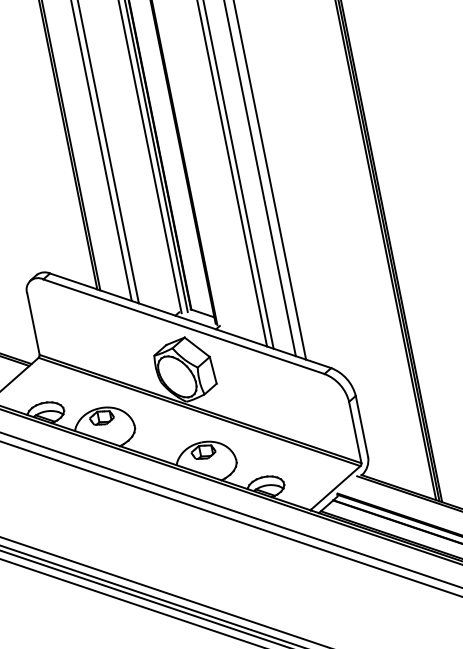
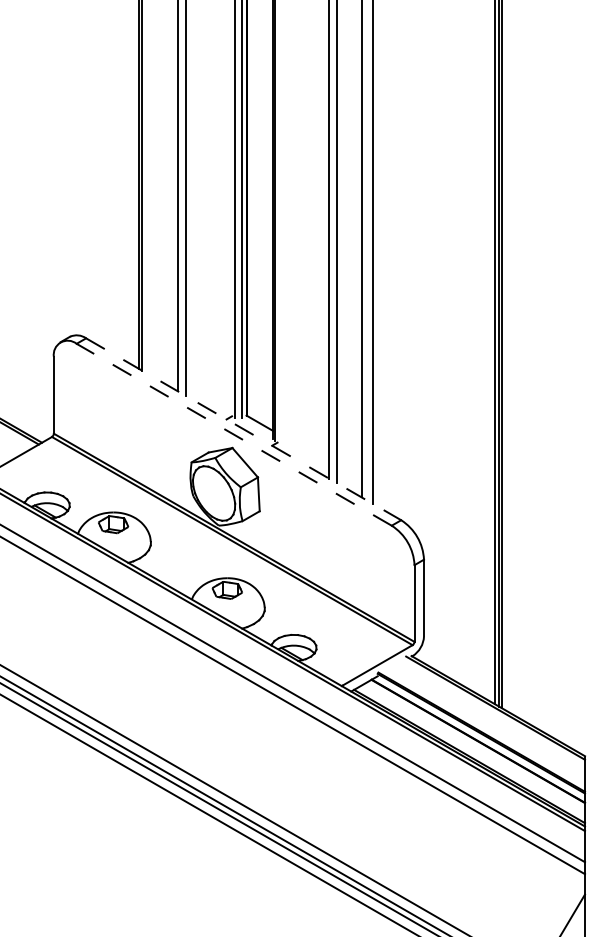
line: (190, 320) -> (243, 429), solid -> dashed
line: (184, 326) -> (234, 434), solid -> dashed

